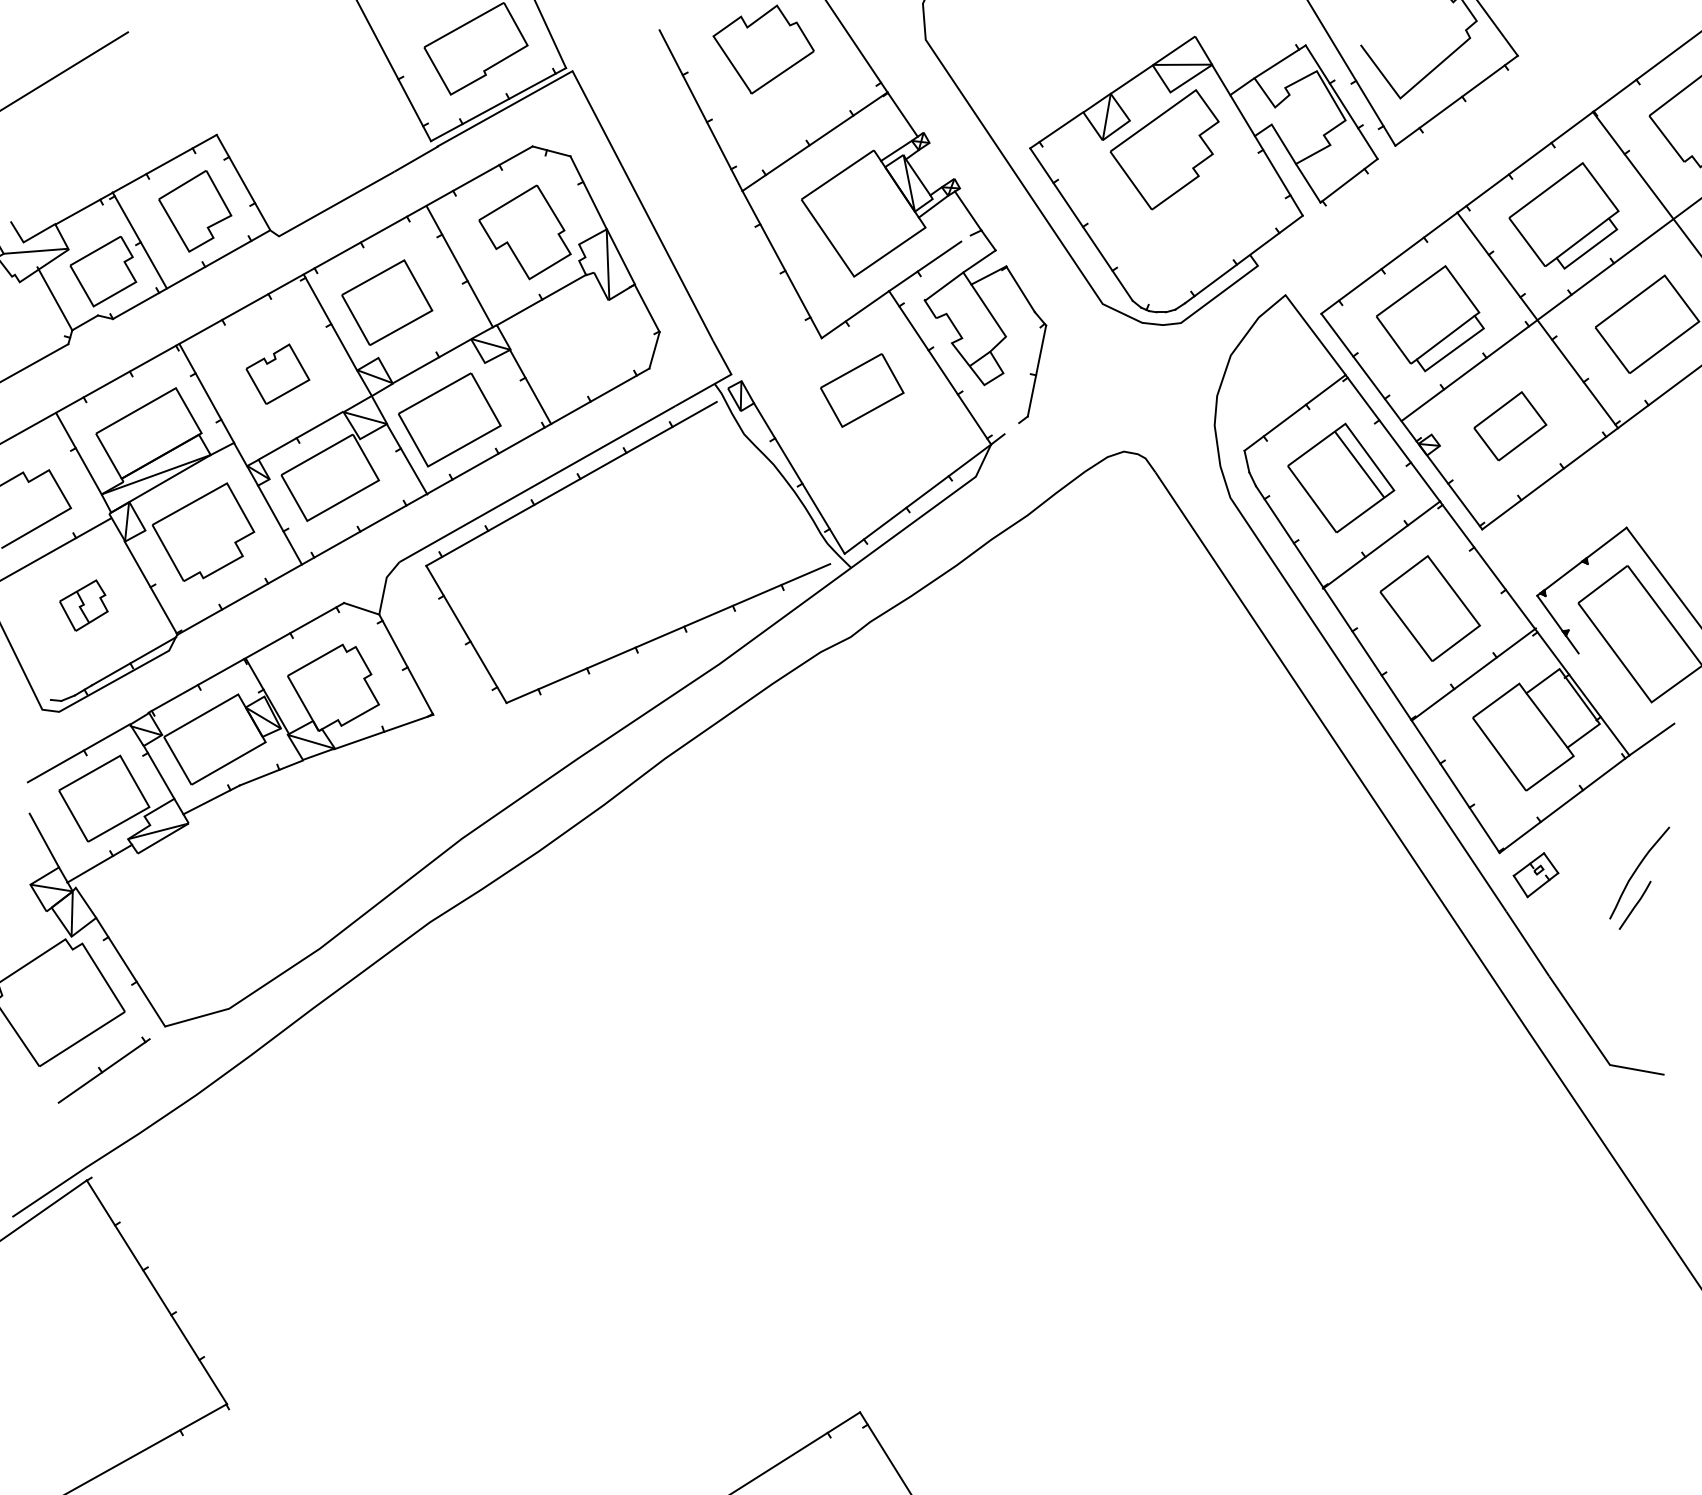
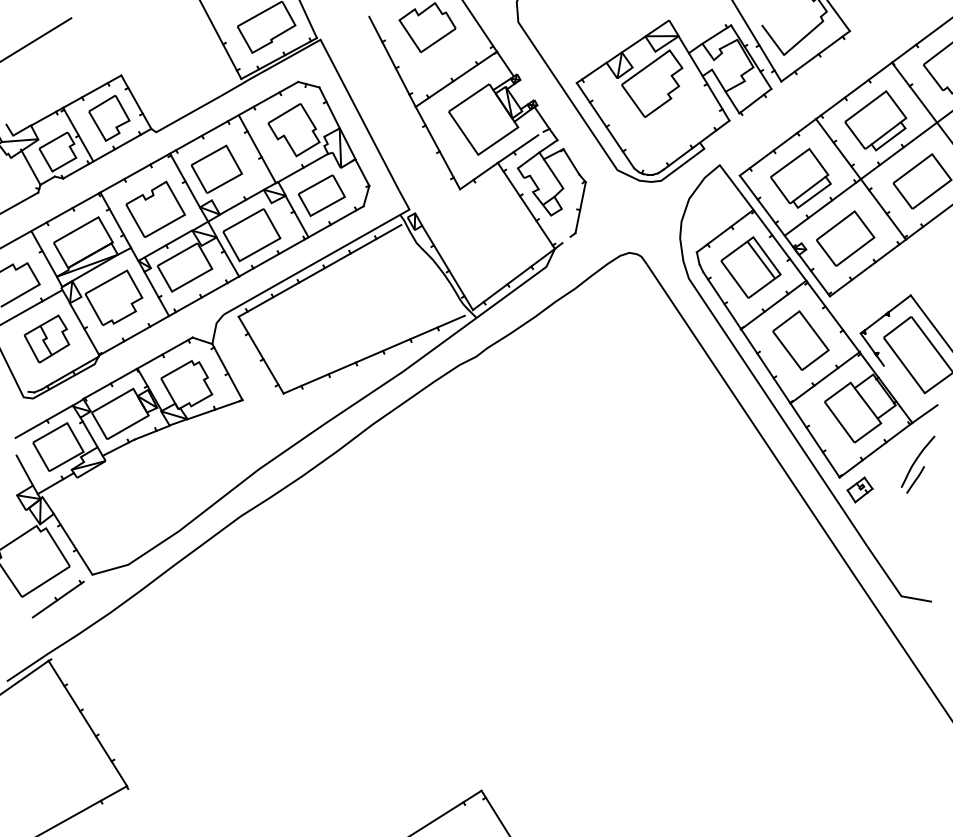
part: (277, 374) -> (155, 209), size x1.67
part: (861, 390) -> (321, 195), moved
part: (1509, 426) -> (845, 238), size x1.43
part: (83, 604) -> (46, 338), size x1.67
part: (1638, 877) -> (917, 464), moved

